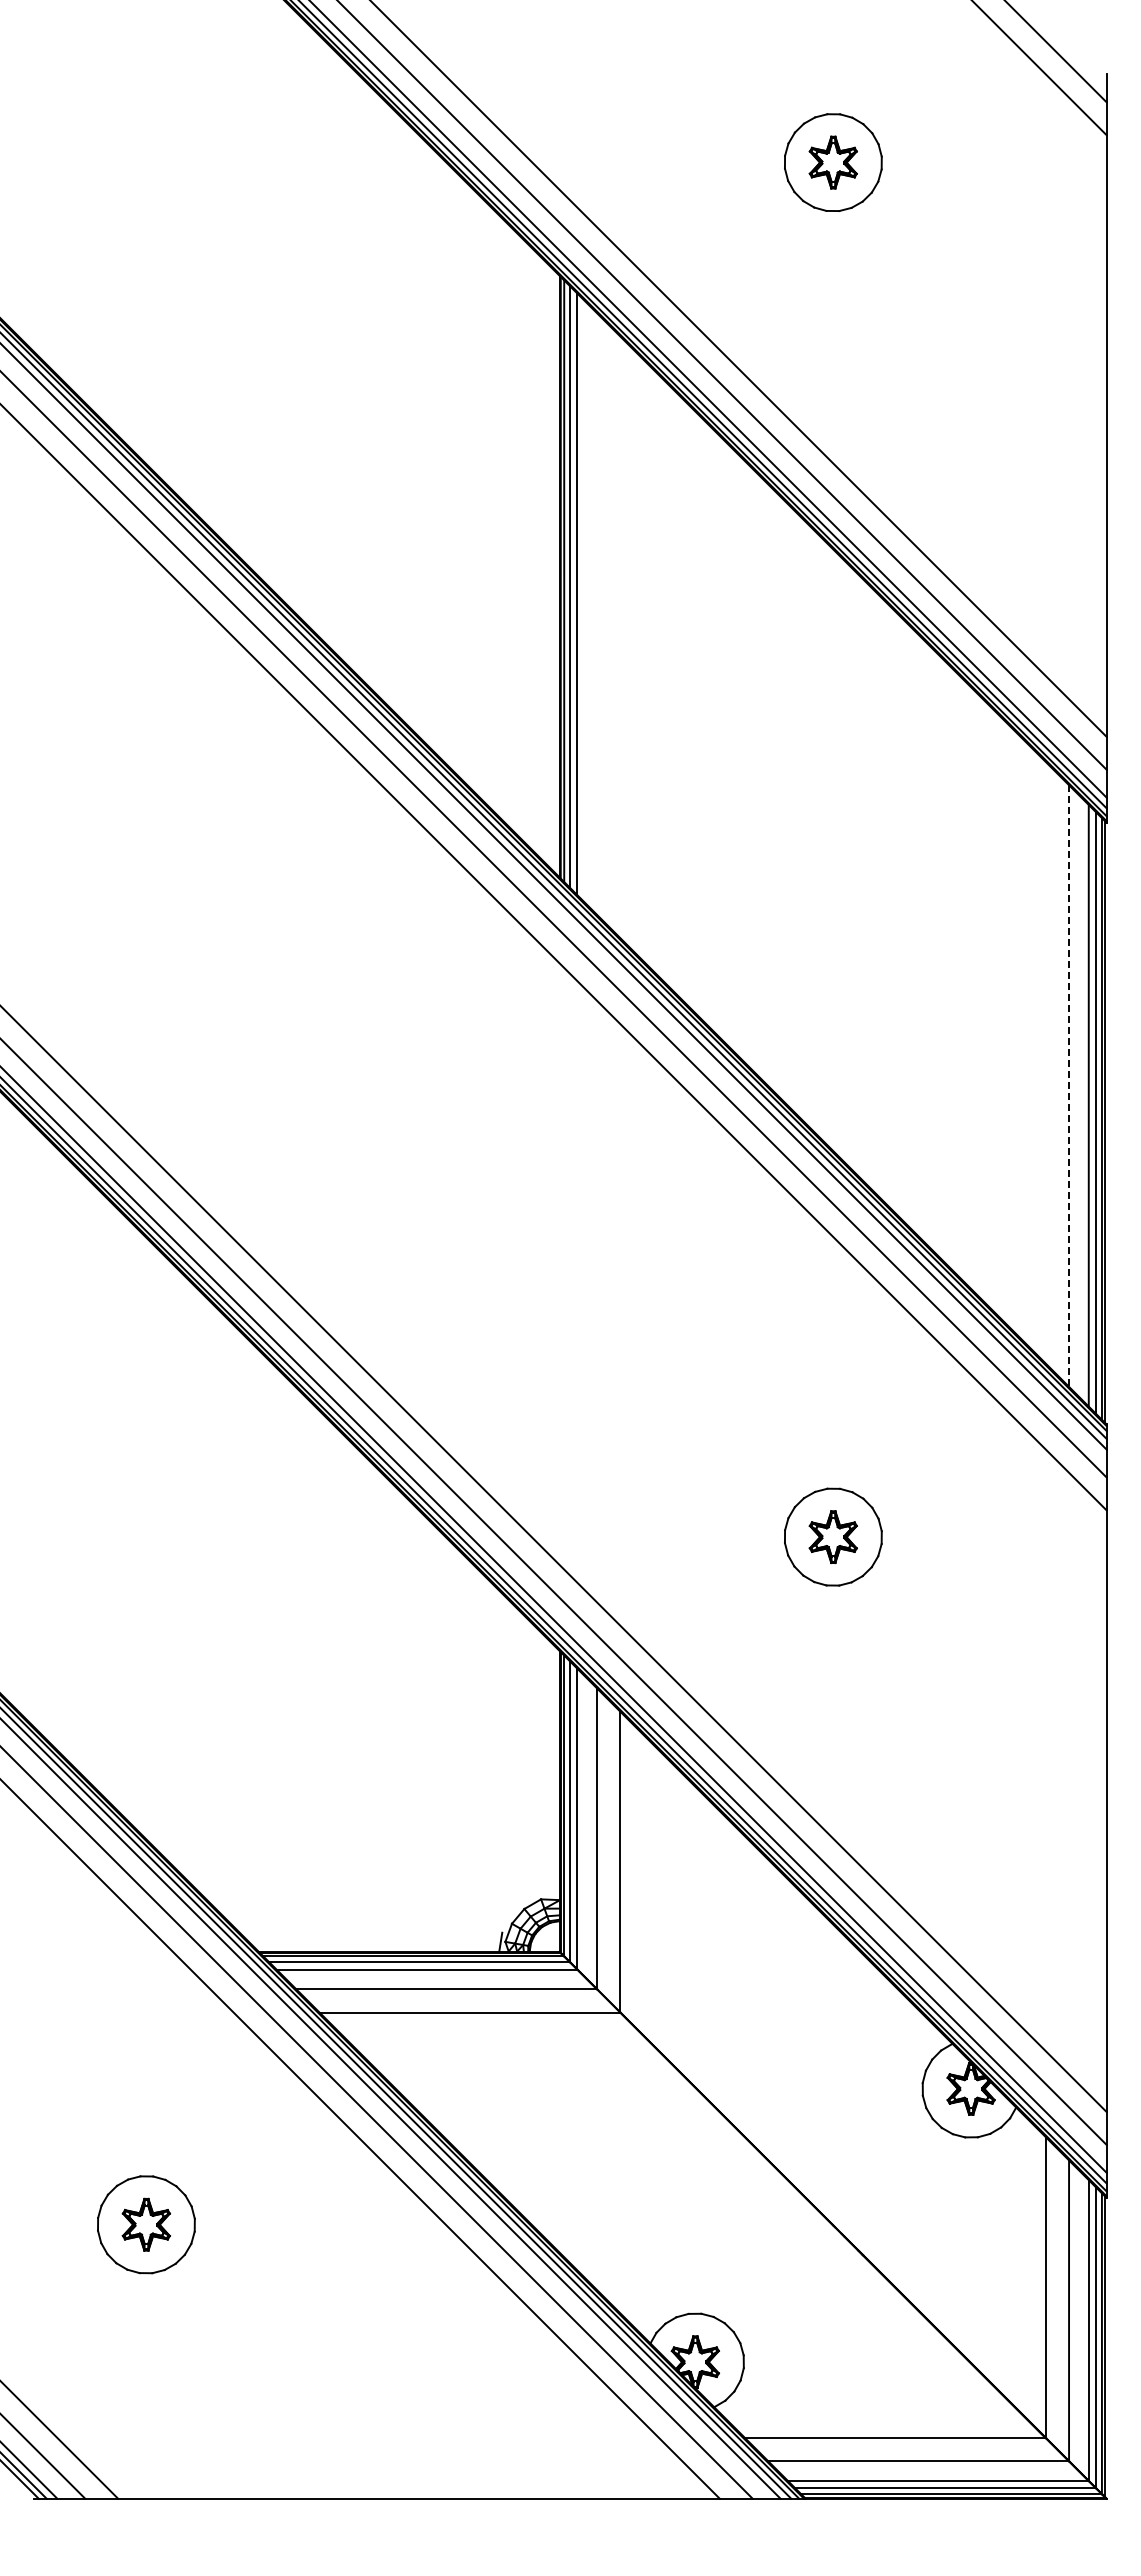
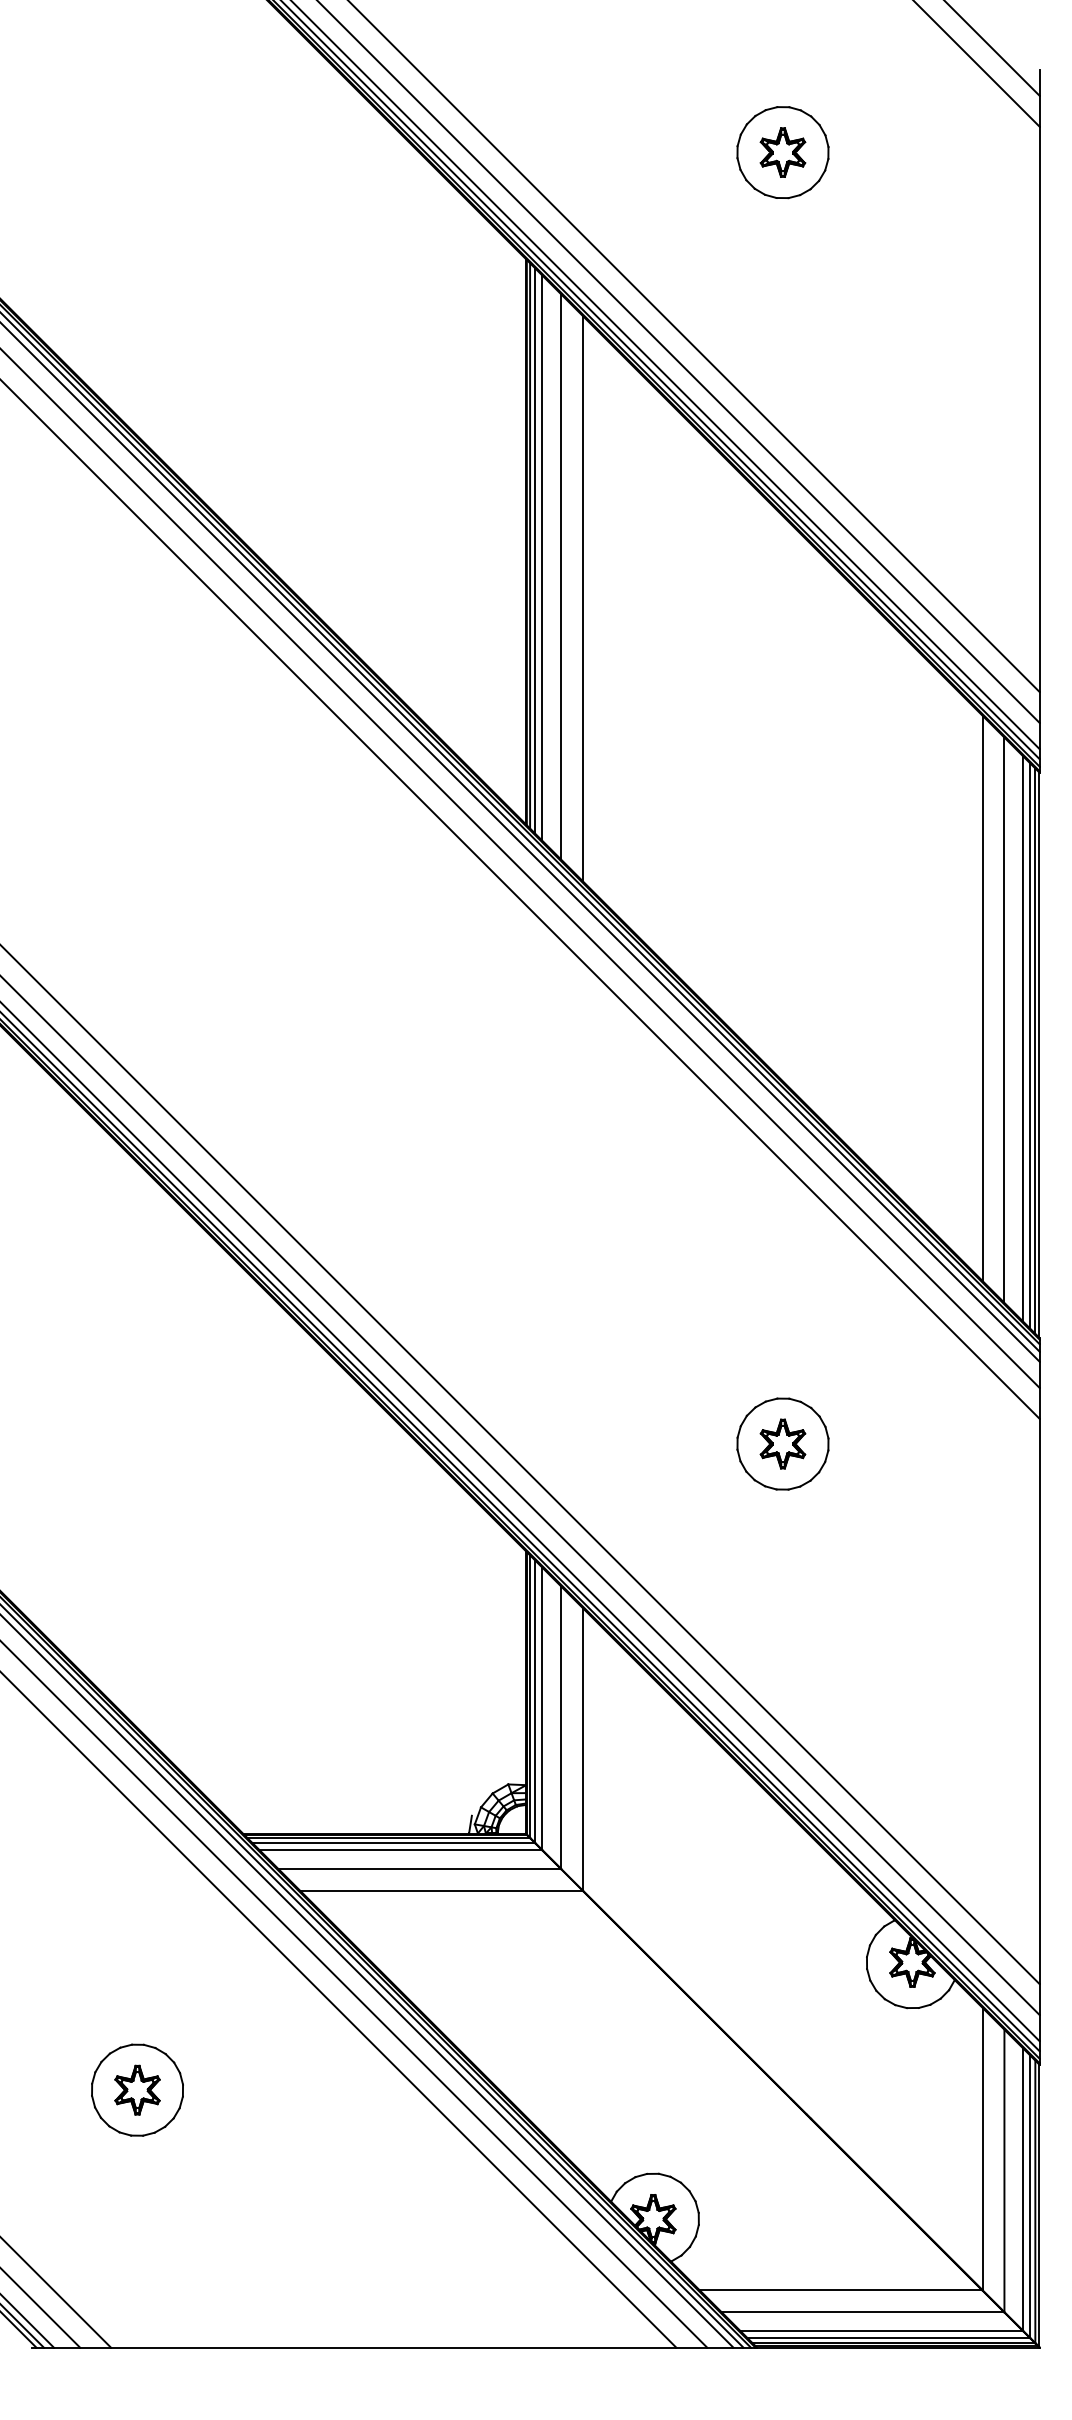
line: (597, 613) -> (561, 576), added
line: (620, 637) -> (582, 598), added
line: (1045, 1062) -> (982, 998), added
line: (1069, 1086) -> (1004, 1020), dashed -> solid

